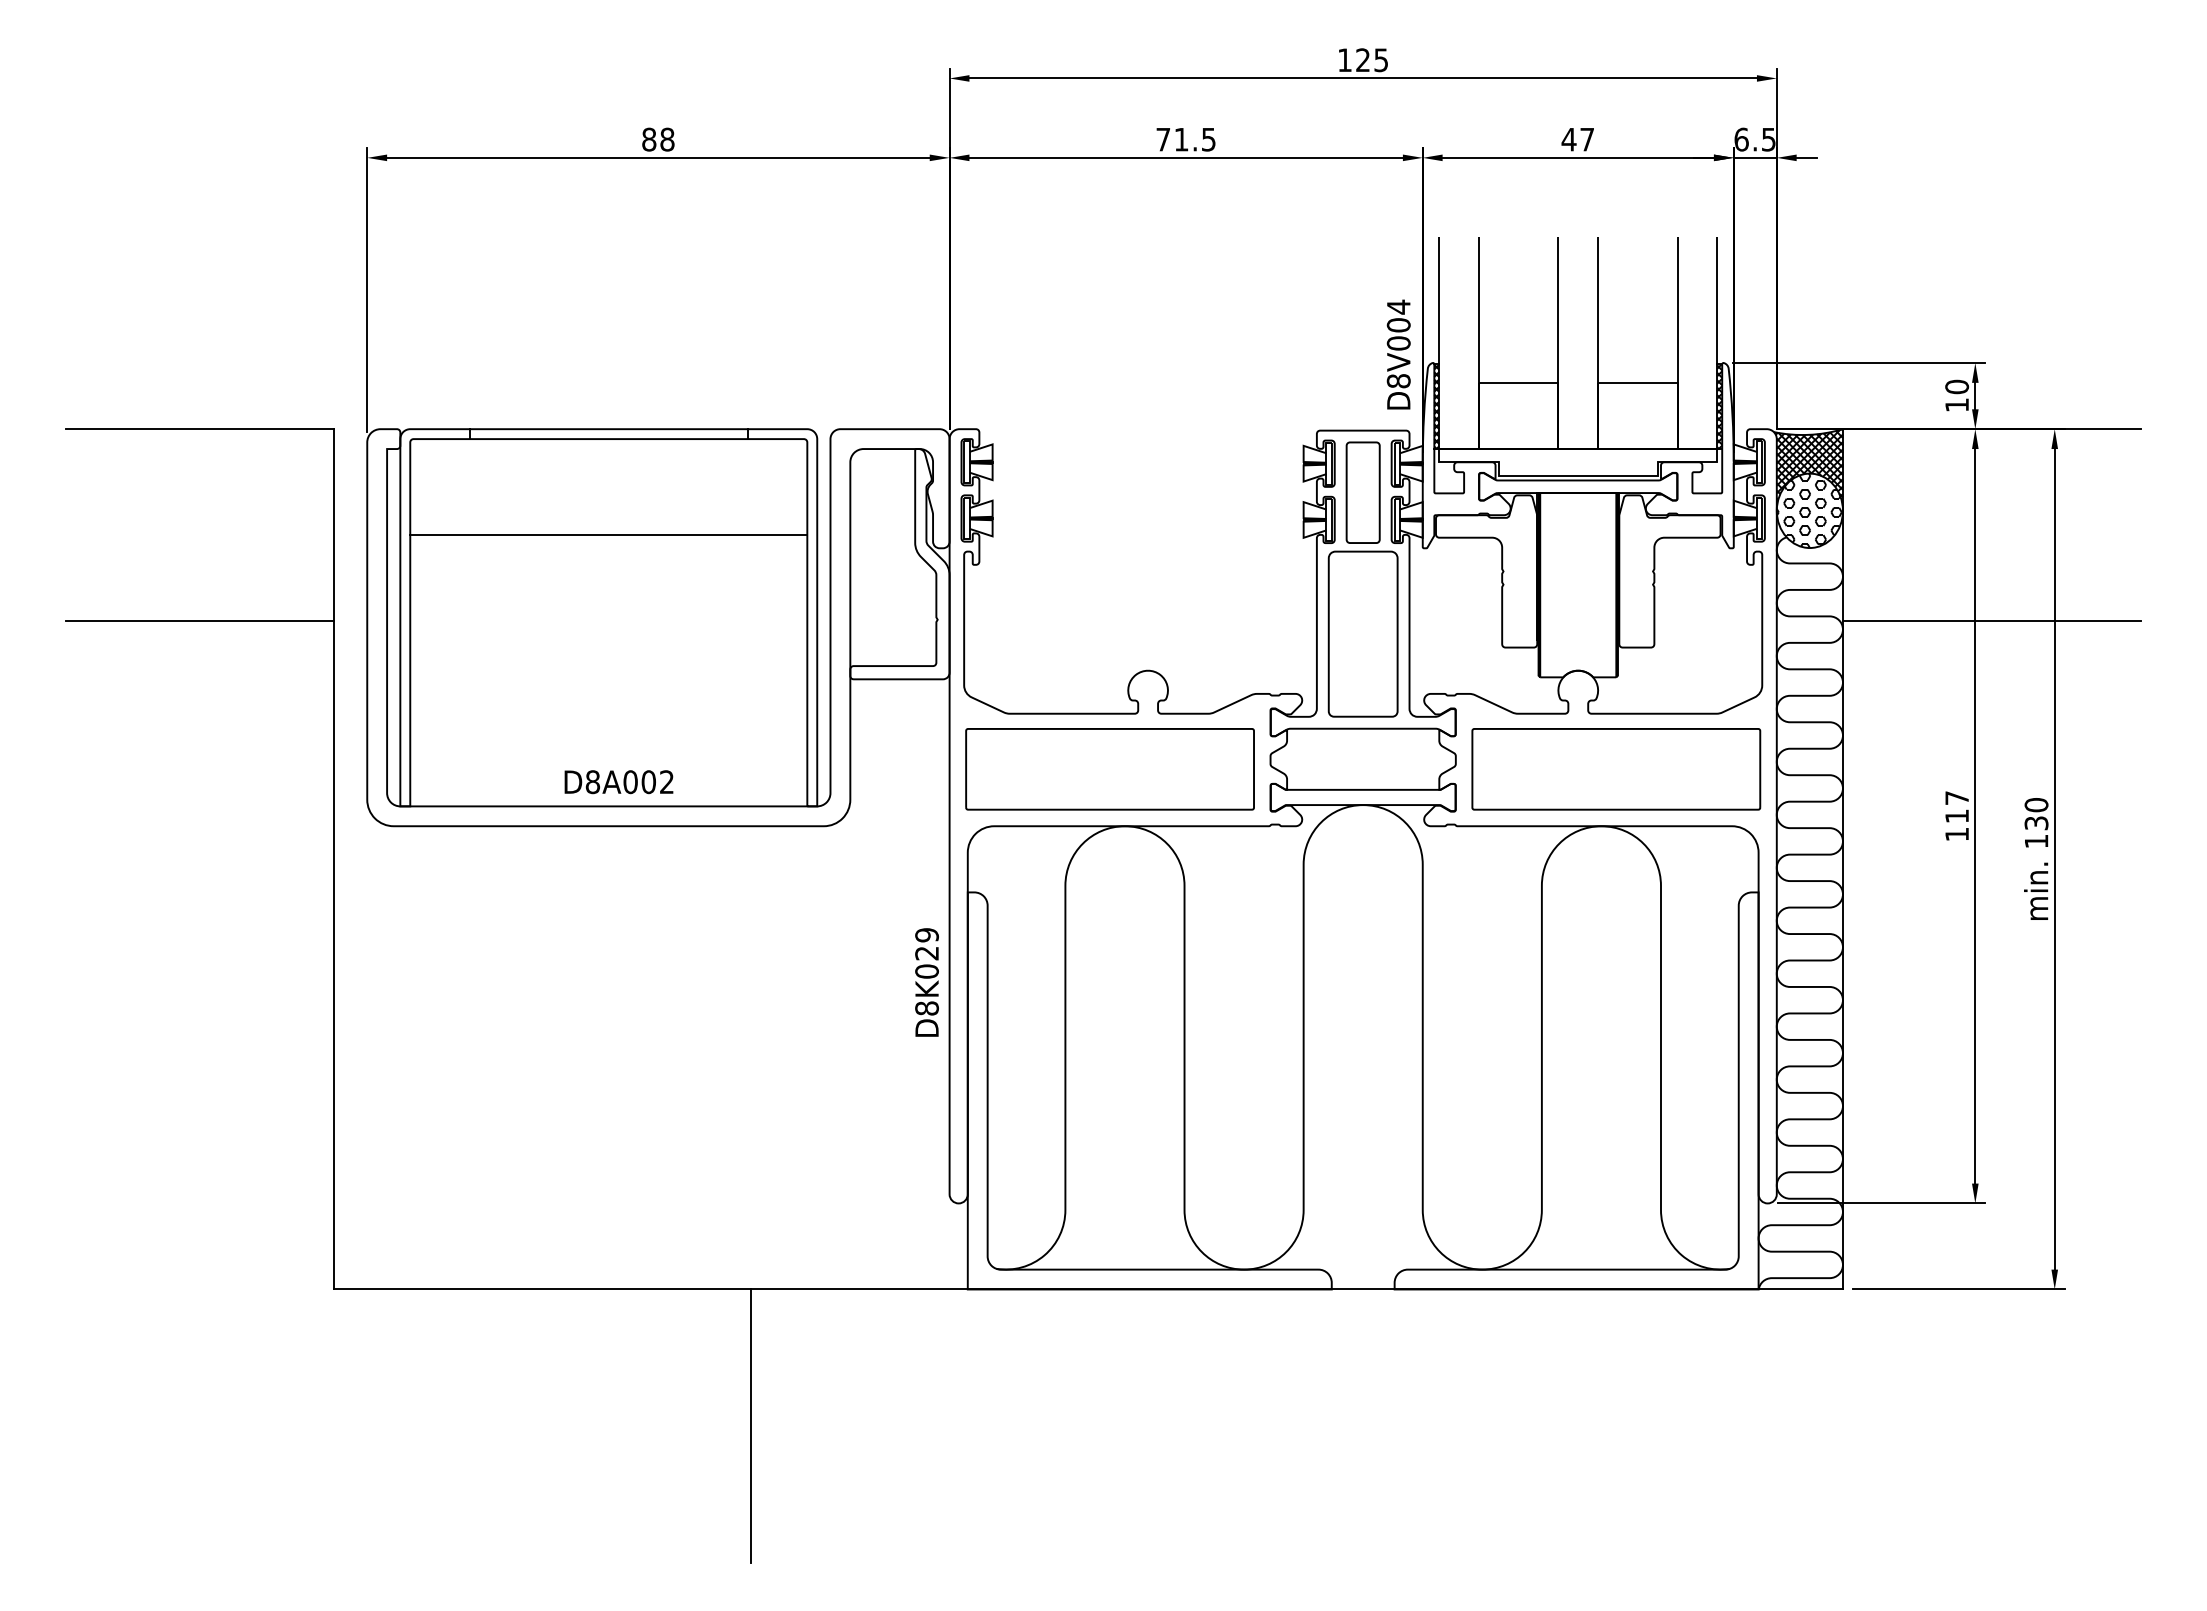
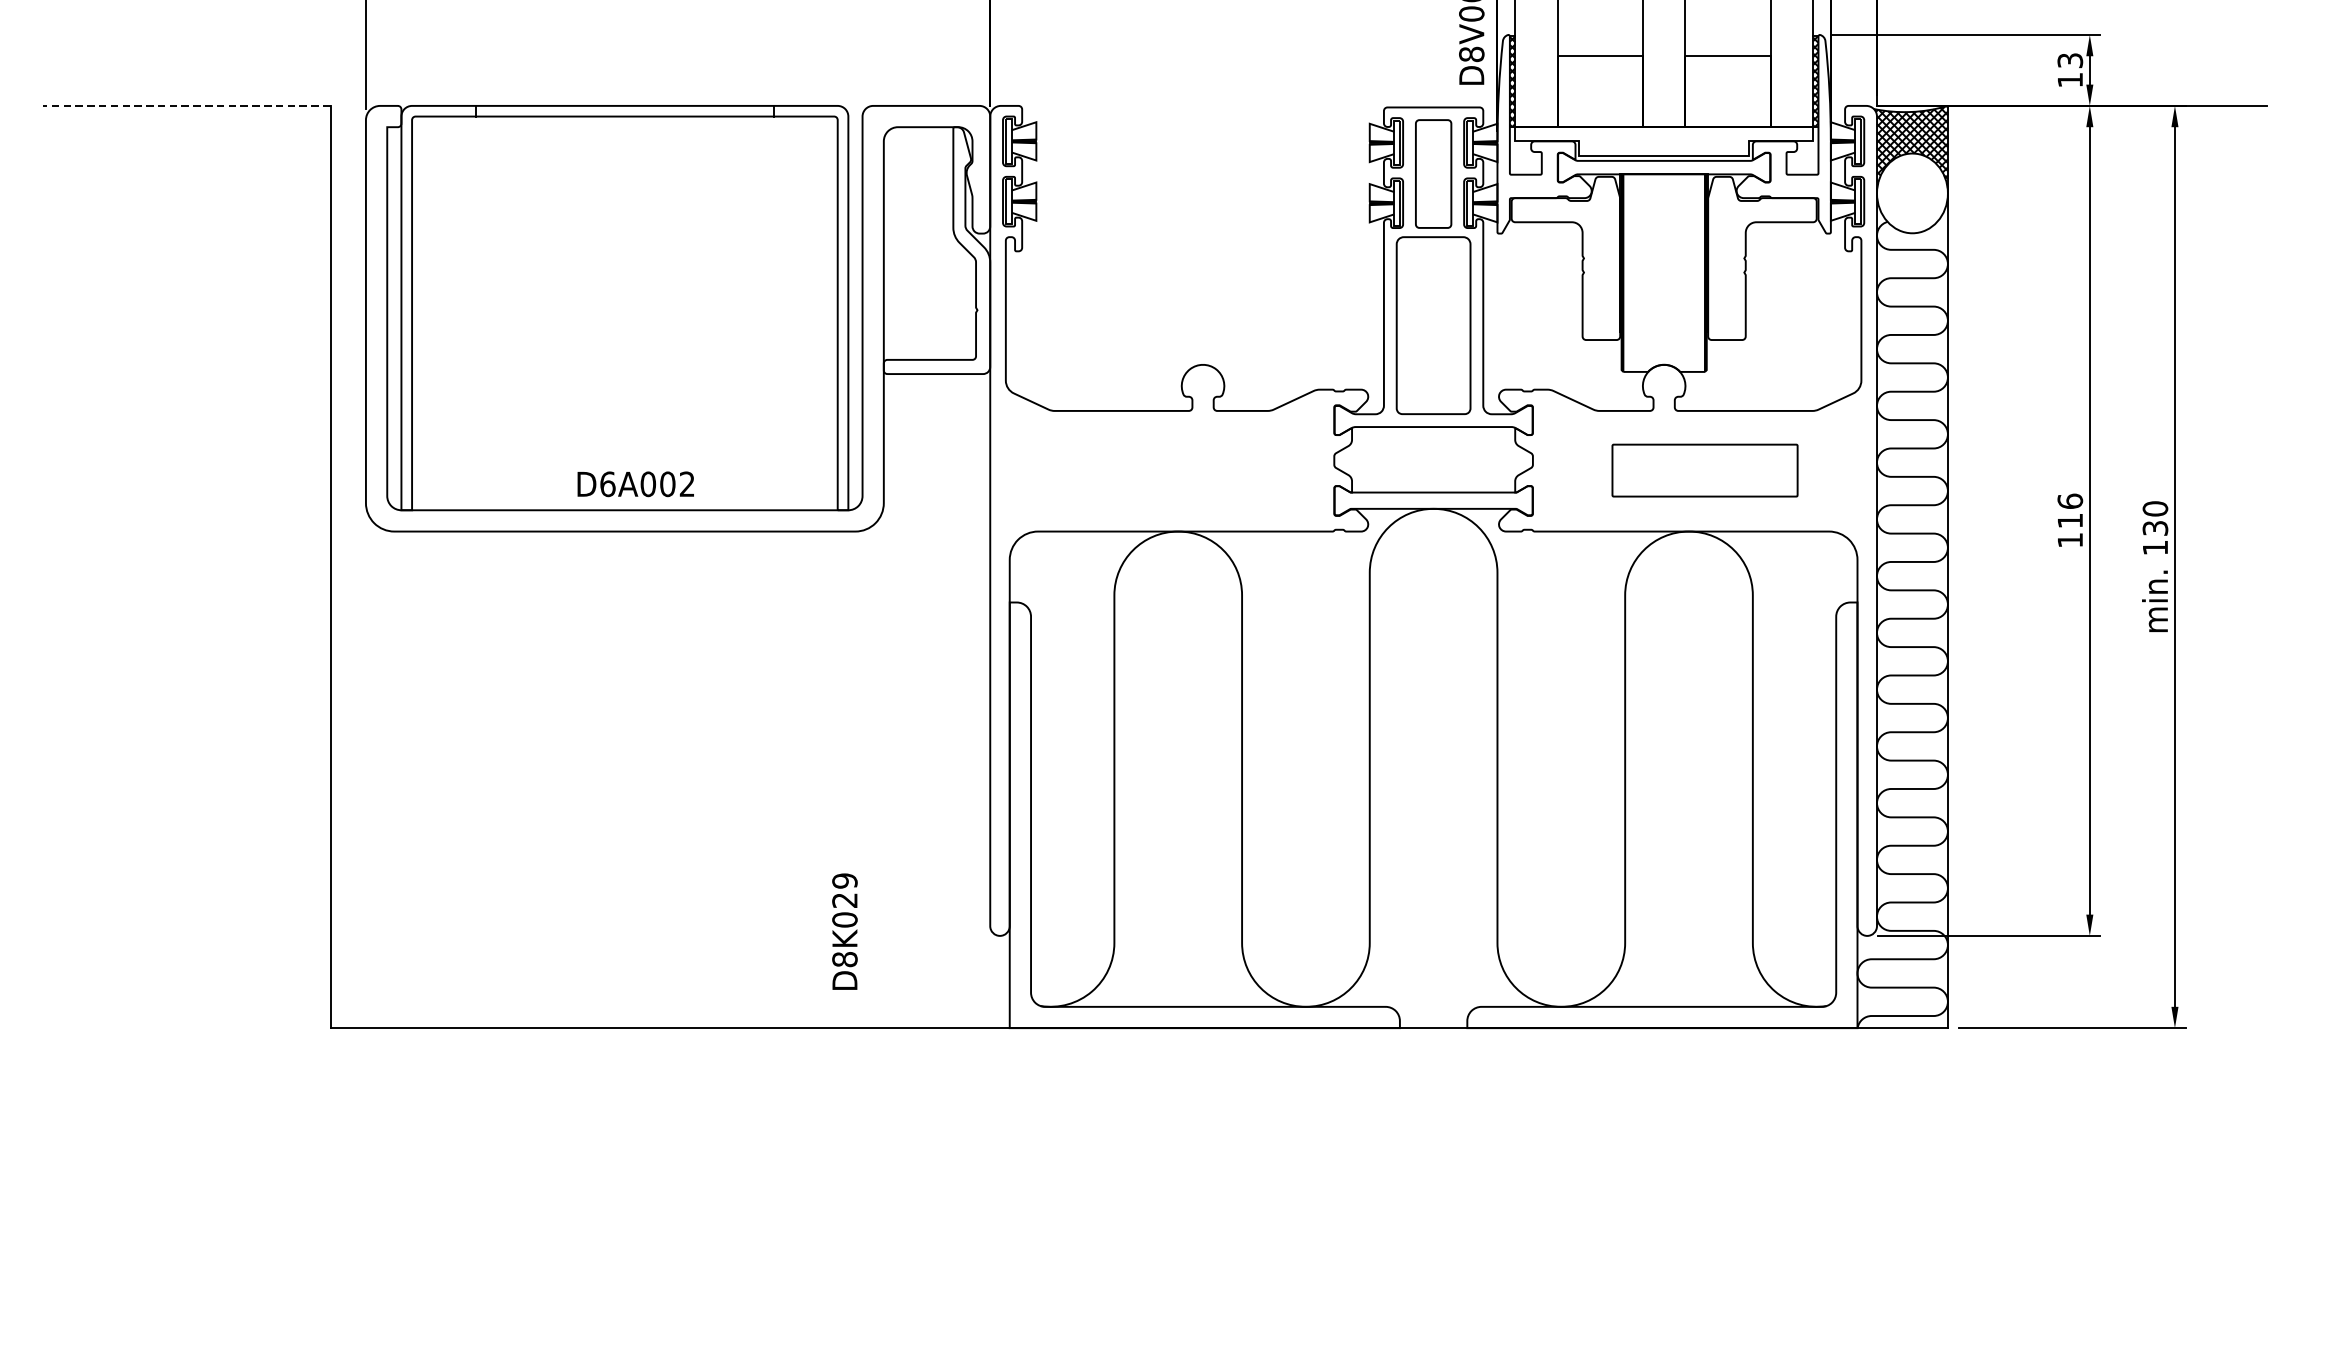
text: (1957, 386) -> (2070, 60), 10 -> 13
line: (200, 429) -> (187, 106), solid -> dashed
hatch: (1808, 510) -> (1910, 193), removed
line: (608, 535) -> (624, 219), removed
line: (200, 621) -> (187, 312), removed
line: (1991, 621) -> (2107, 312), removed
part: (1109, 769) -> (1161, 470), removed
part: (1616, 769) -> (1705, 470), size x0.6
text: (592, 781) -> (607, 483), D8A002 -> D6A002
text: (1957, 797) -> (2070, 500), 117 -> 116
text: (926, 982) -> (844, 931), moved
line: (751, 1425) -> (777, 1173), removed

